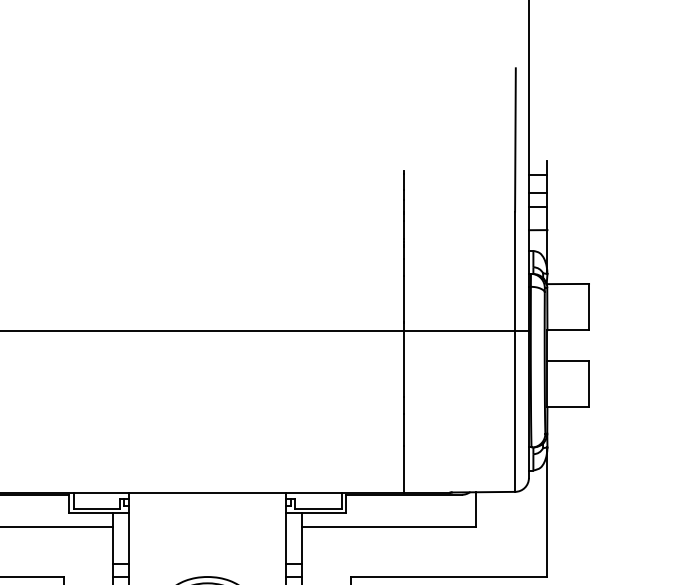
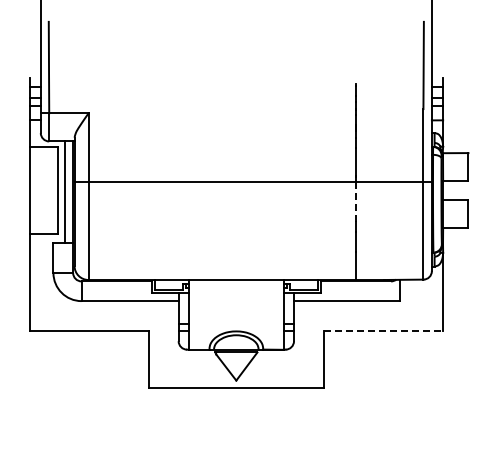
line: (403, 363) -> (355, 201), solid -> dashed
line: (449, 577) -> (383, 331), solid -> dashed

